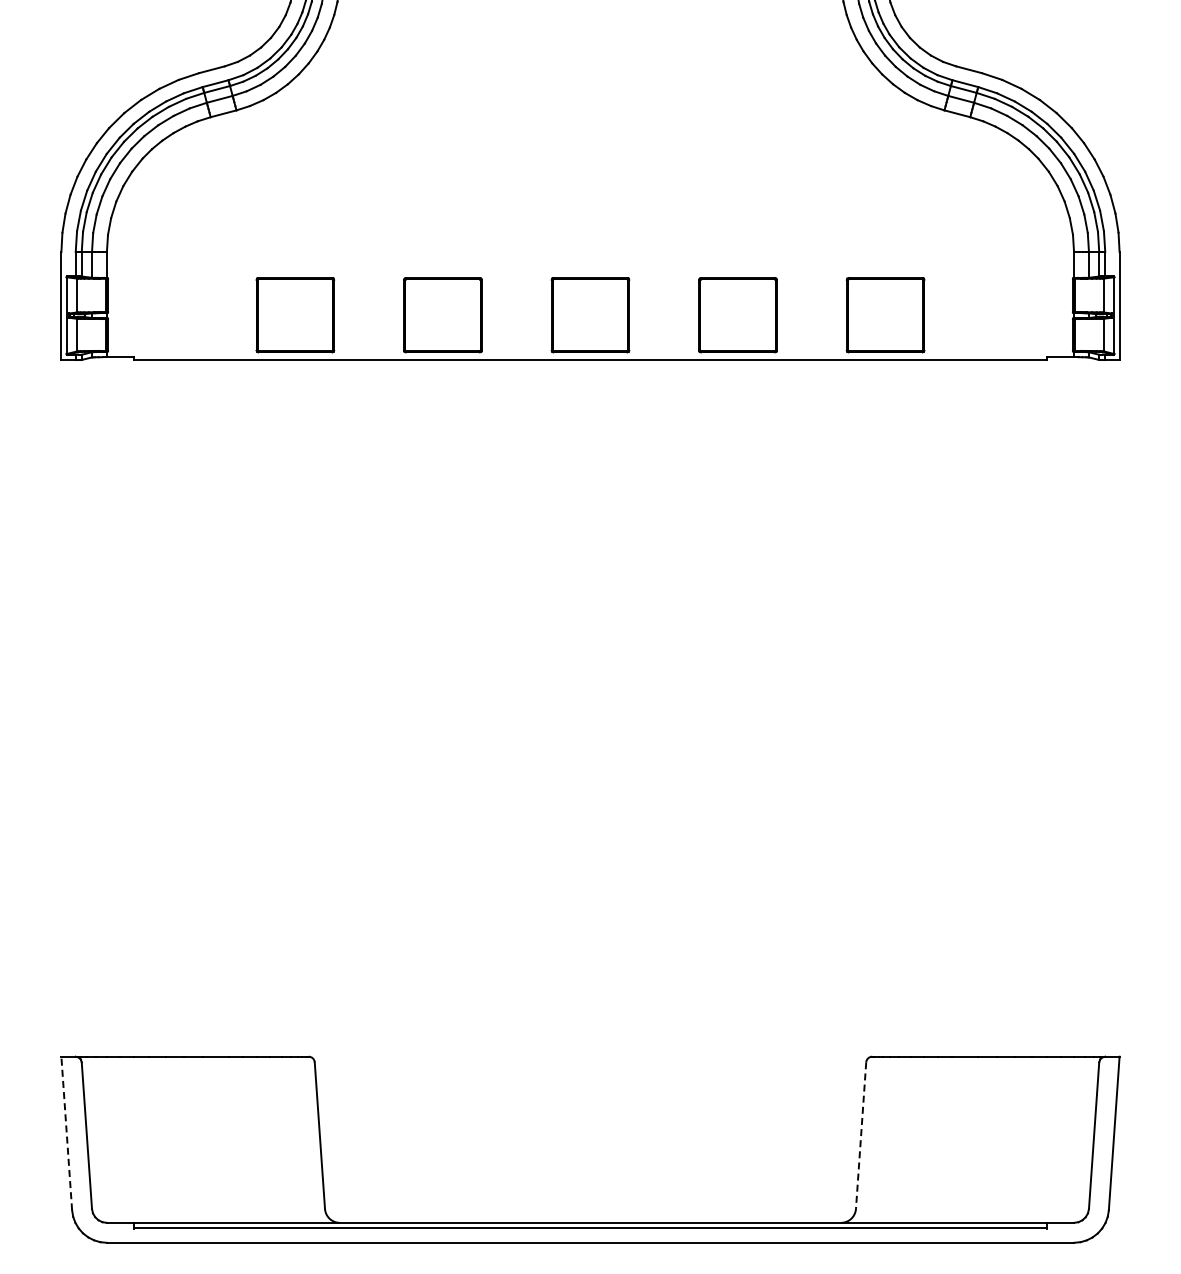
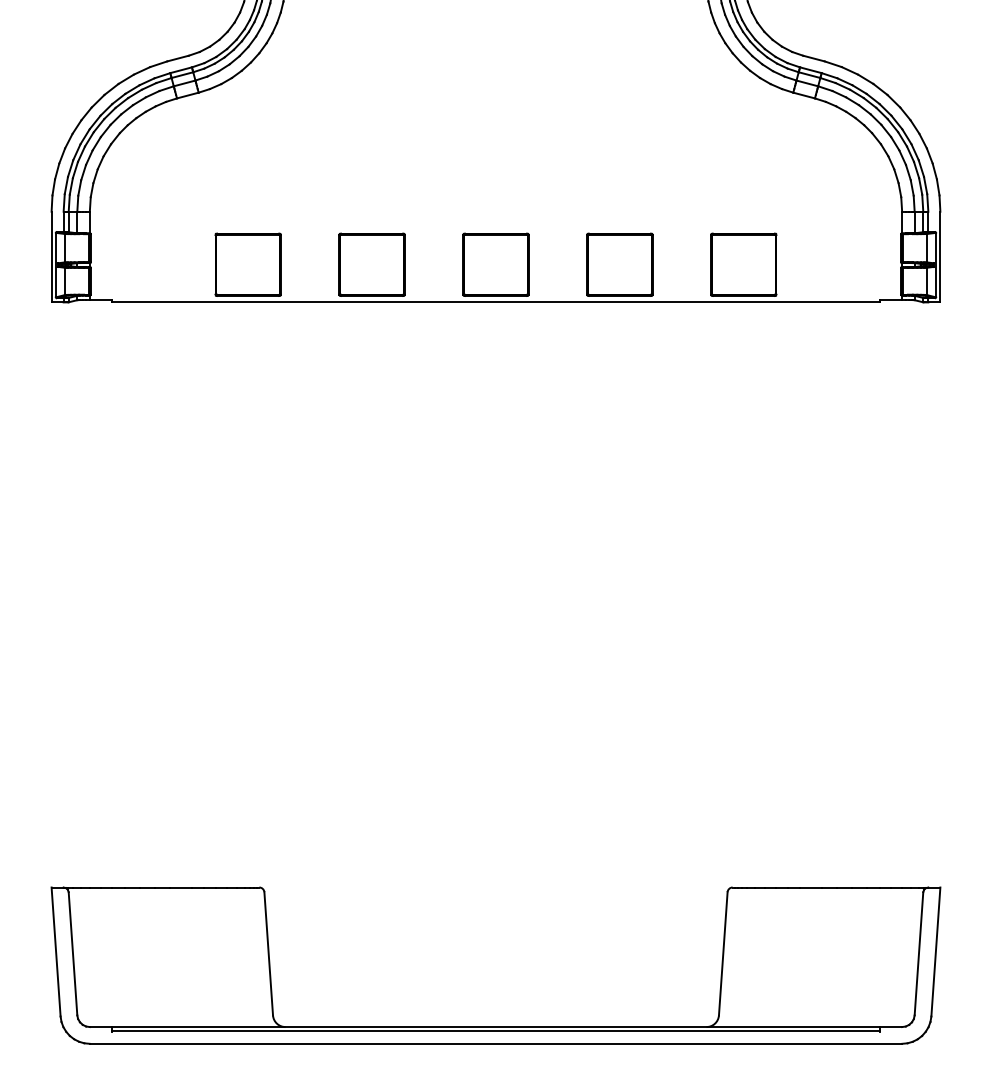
line: (66, 1133) -> (55, 952), dashed -> solid
line: (861, 1136) -> (723, 954), dashed -> solid

